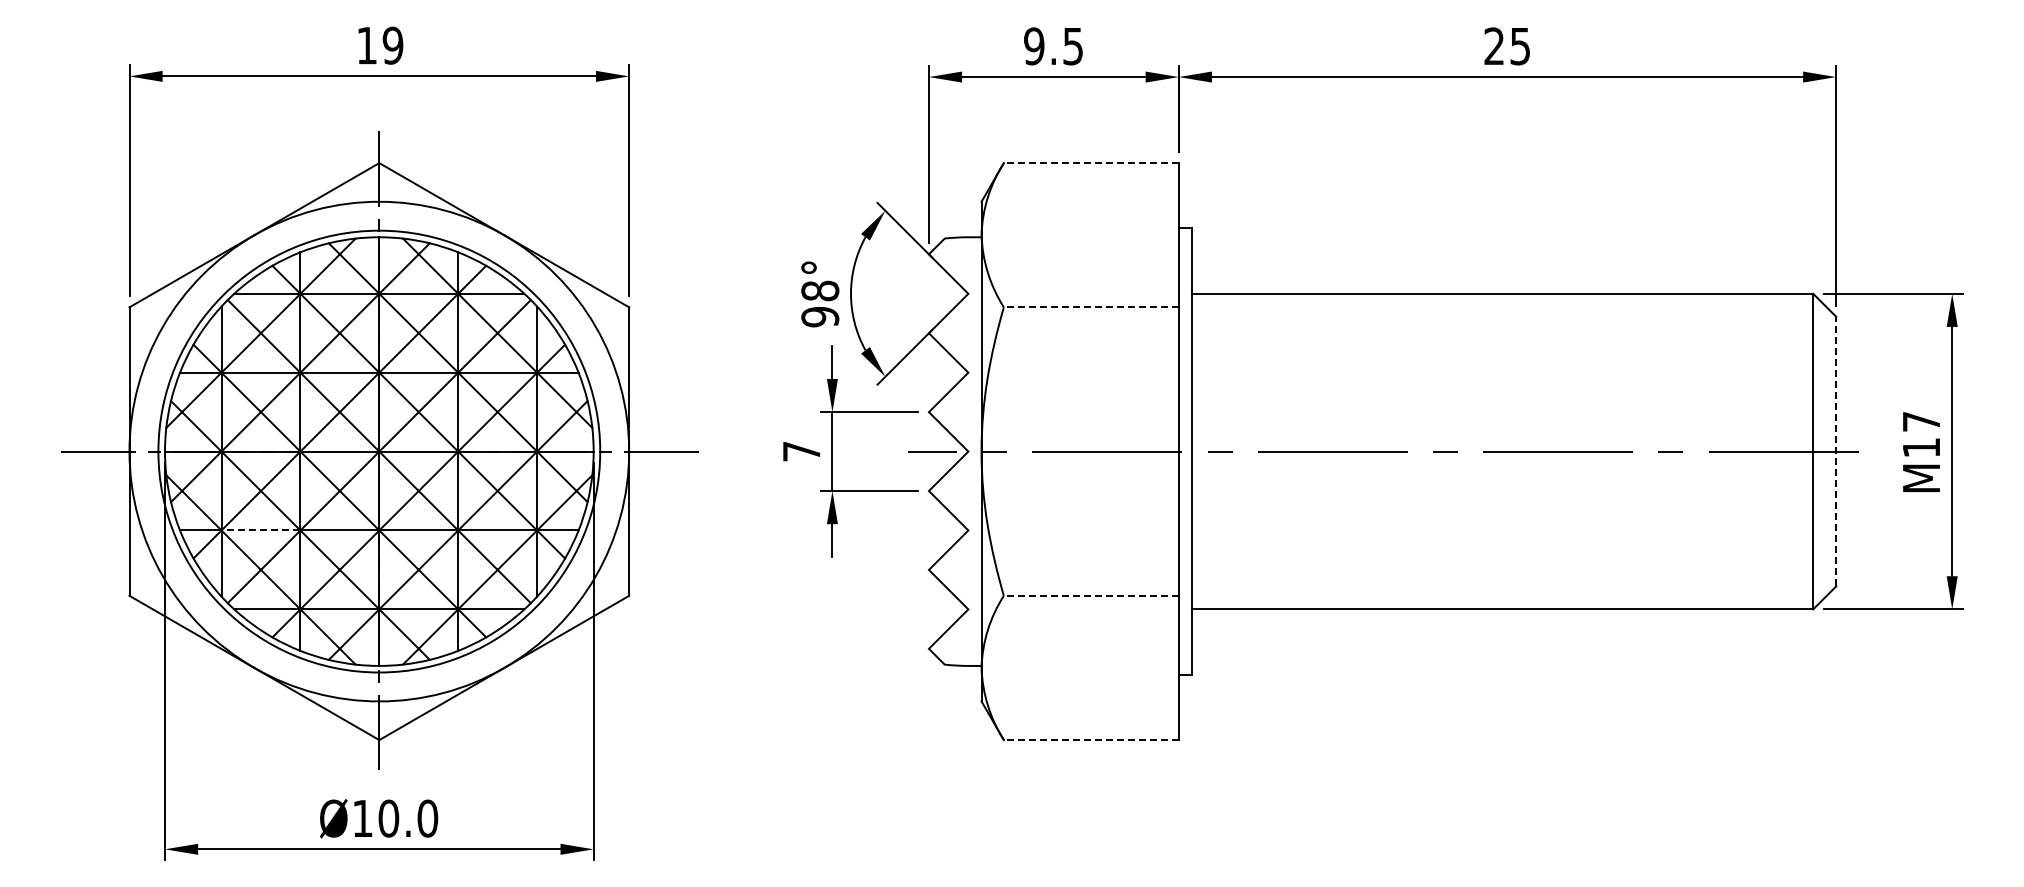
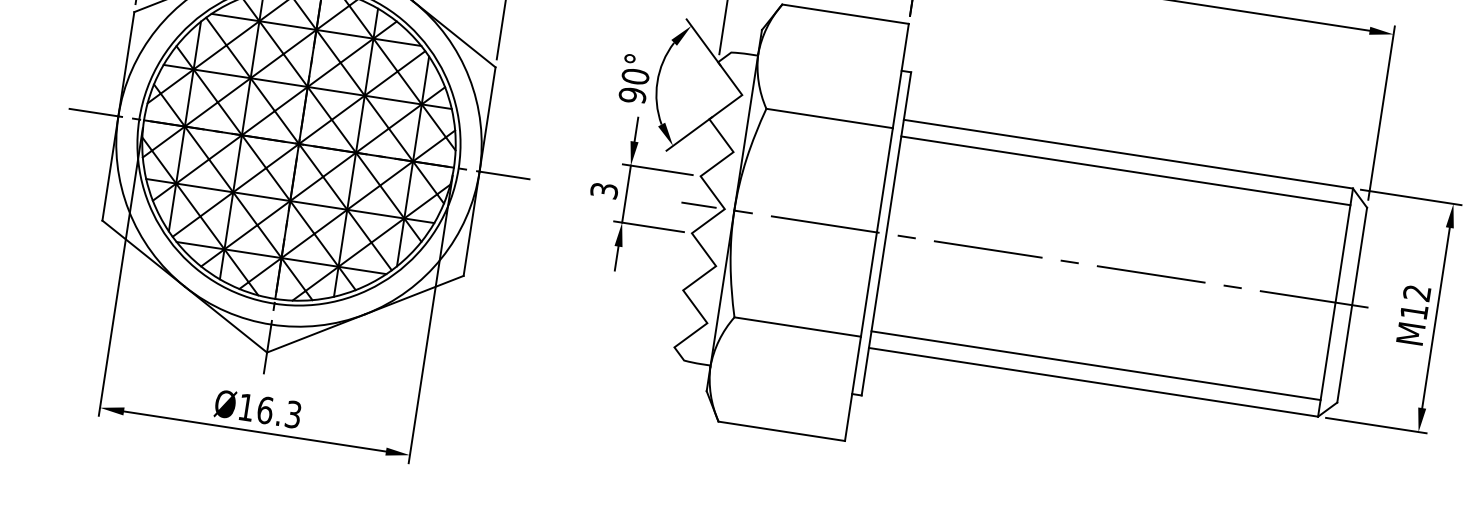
line: (1090, 163) -> (844, 14), dashed -> solid
text: (820, 290) -> (635, 76), 98° -> 90°
line: (1090, 307) -> (829, 118), dashed -> solid
line: (1502, 316) -> (1125, 170), added
text: (1920, 421) -> (1416, 292), M17 -> M12
text: (801, 451) -> (604, 190), 7 -> 3
line: (1836, 451) -> (1352, 305), dashed -> solid
line: (260, 530) -> (204, 187), dashed -> solid
line: (1502, 586) -> (1095, 365), added
line: (1090, 595) -> (797, 326), dashed -> solid
line: (1090, 740) -> (781, 431), dashed -> solid
text: (408, 818) -> (279, 412), Ø10.0 -> Ø16.3

